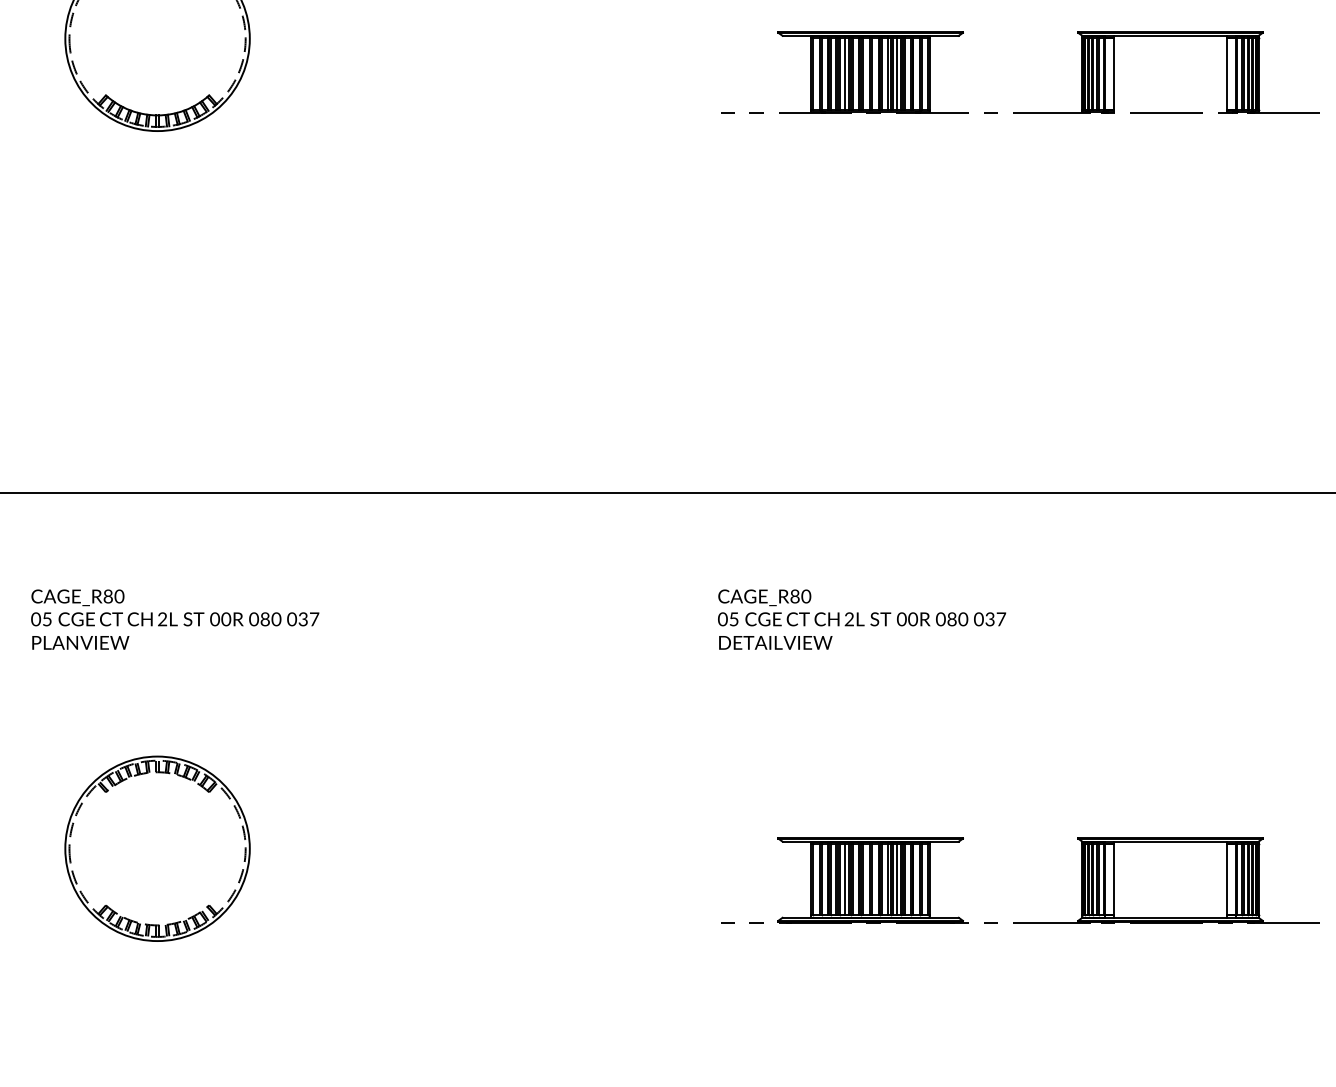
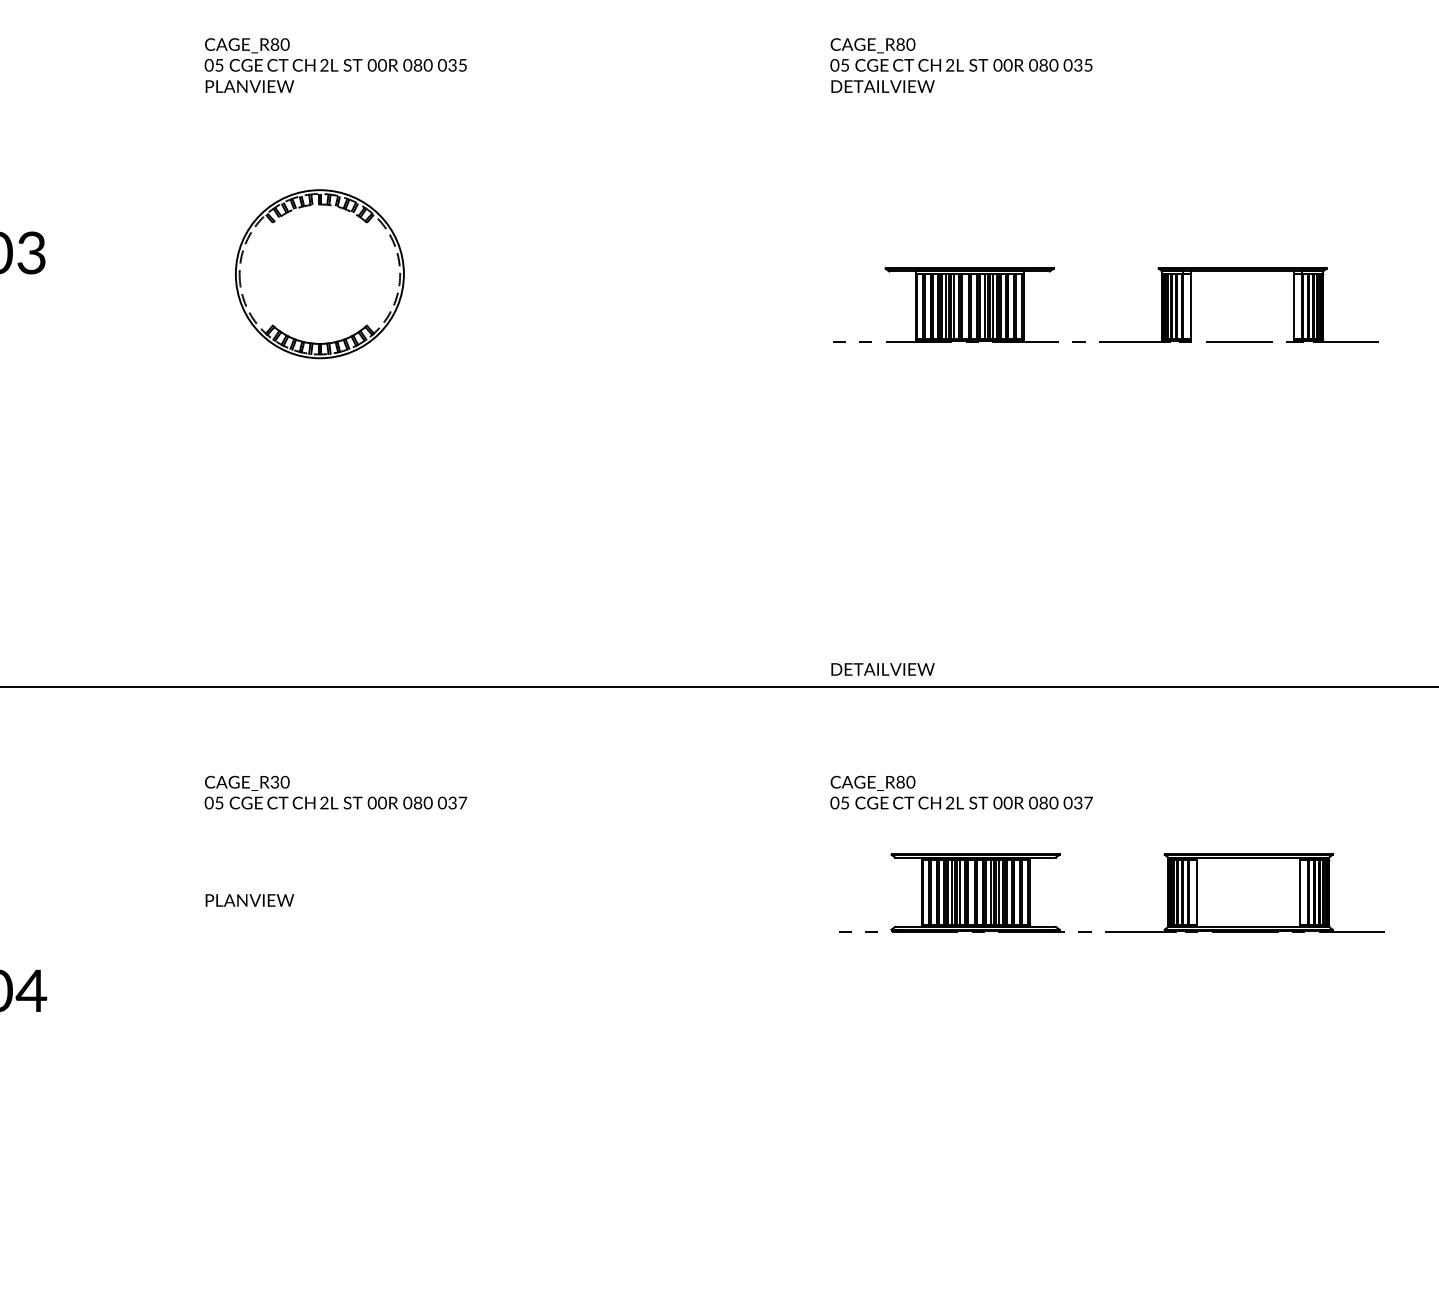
text: (107, 595) -> (274, 781), CAGE_R80 -> CAGE_R30
text: (80, 642) -> (249, 900), moved
text: (775, 642) -> (882, 669), moved
part: (157, 848) -> (319, 1011), removed
part: (1019, 922) -> (1111, 931), moved

